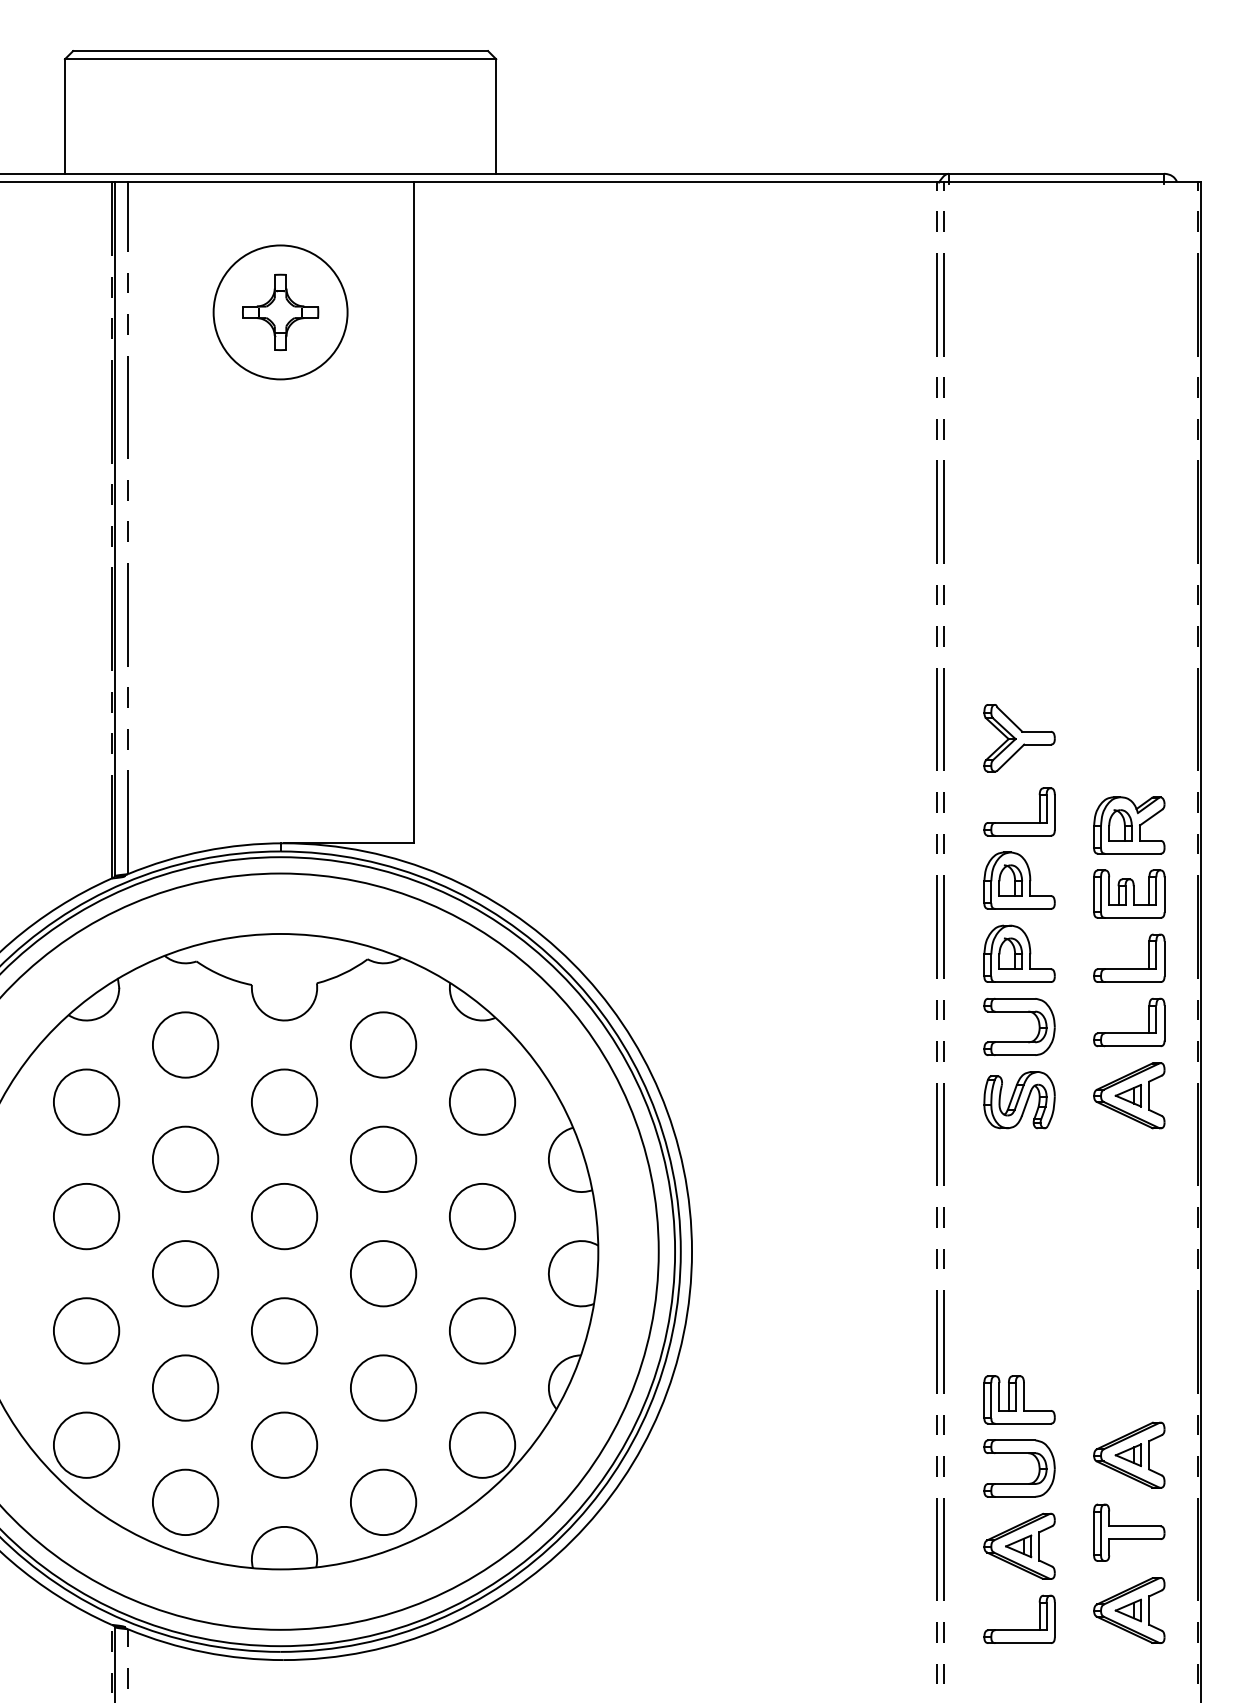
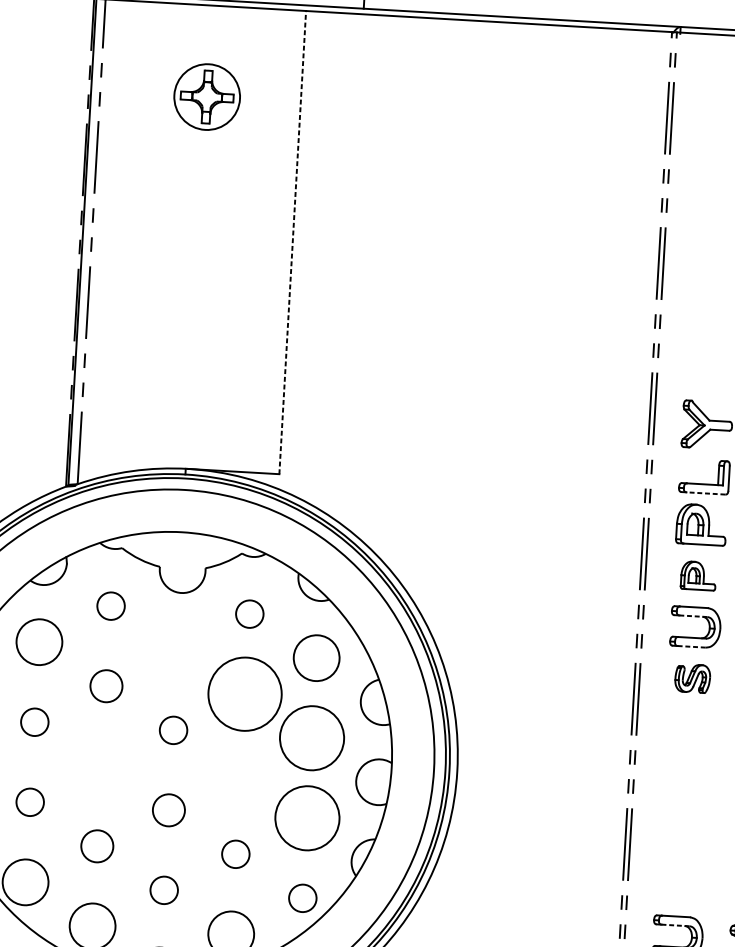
circle: (280, 312) -> (207, 97), size x0.7
line: (414, 512) -> (292, 242), solid -> dashed
line: (1023, 835) -> (706, 493), solid -> dashed
part: (1019, 953) -> (698, 575), size x0.7
line: (1015, 1011) -> (693, 616), solid -> dashed
circle: (185, 1044) -> (111, 605), size x0.6
circle: (383, 1044) -> (249, 613), size x0.6
line: (1014, 1055) -> (691, 646), solid -> dashed
part: (1019, 1100) -> (692, 678), size x0.7
circle: (284, 1101) -> (178, 649), removed
circle: (185, 1159) -> (106, 686), size x0.7
circle: (383, 1159) -> (245, 694), size x1.6
circle: (86, 1216) -> (34, 722), size x0.6
circle: (284, 1216) -> (173, 730), size x0.6
circle: (482, 1216) -> (312, 738), size x1.4
circle: (185, 1273) -> (101, 766), removed
circle: (383, 1273) -> (240, 774), removed
circle: (86, 1330) -> (30, 802), size x0.6
circle: (284, 1330) -> (168, 810), size x0.7
circle: (482, 1330) -> (307, 818), size x1.4
circle: (185, 1387) -> (97, 845), size x0.7
circle: (383, 1387) -> (235, 853), size x0.6
part: (1019, 1399) -> (680, 888), removed
circle: (284, 1444) -> (164, 889), size x0.6
circle: (482, 1444) -> (302, 897), size x0.6
line: (1015, 1453) -> (675, 925), solid -> dashed

